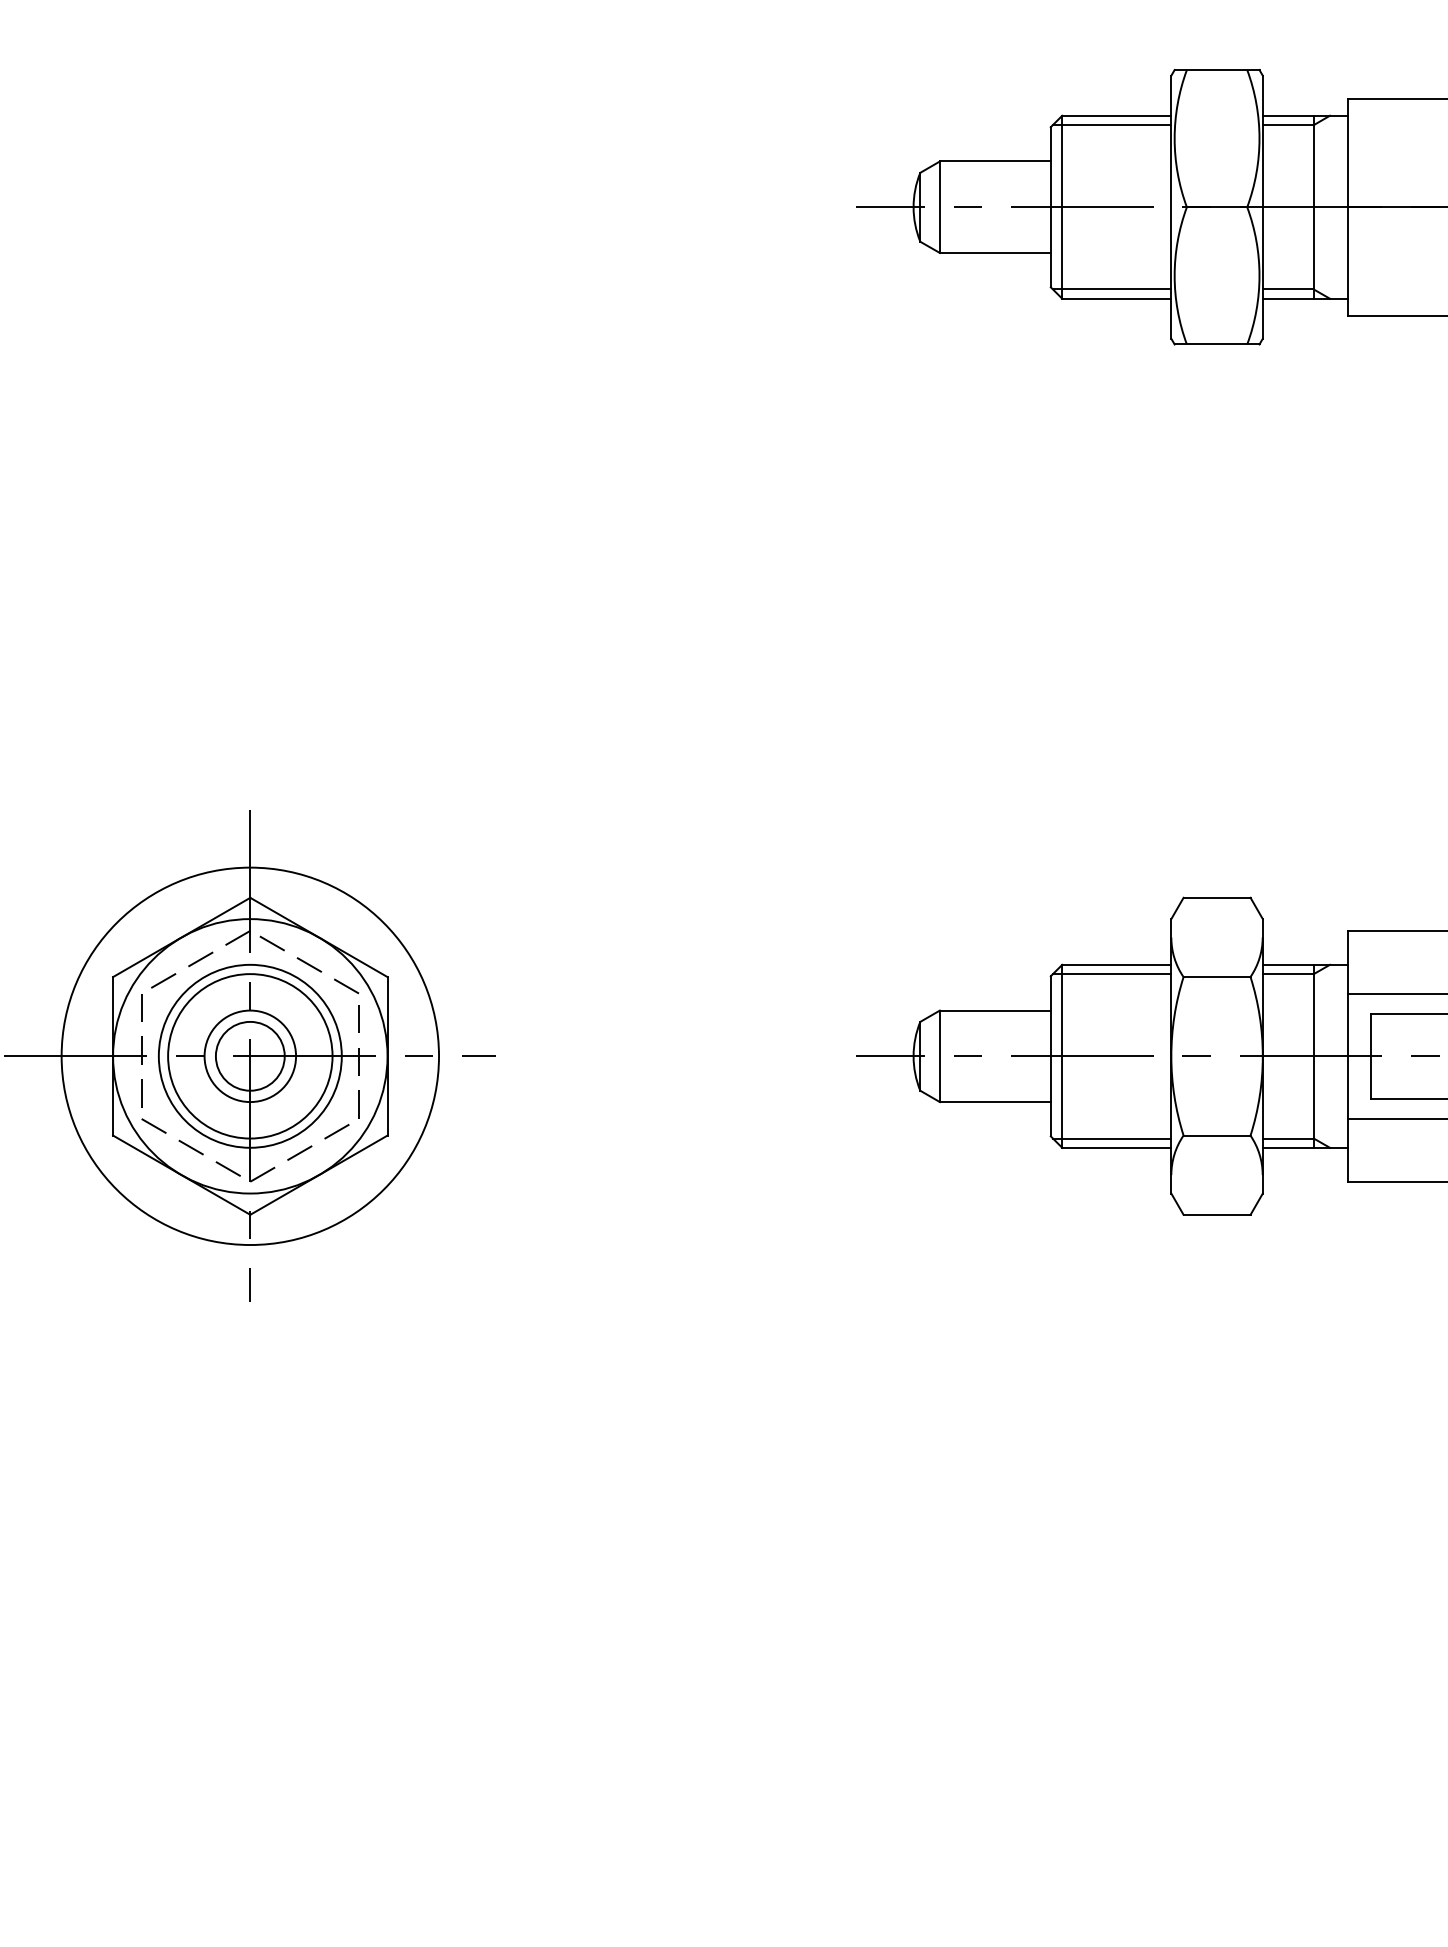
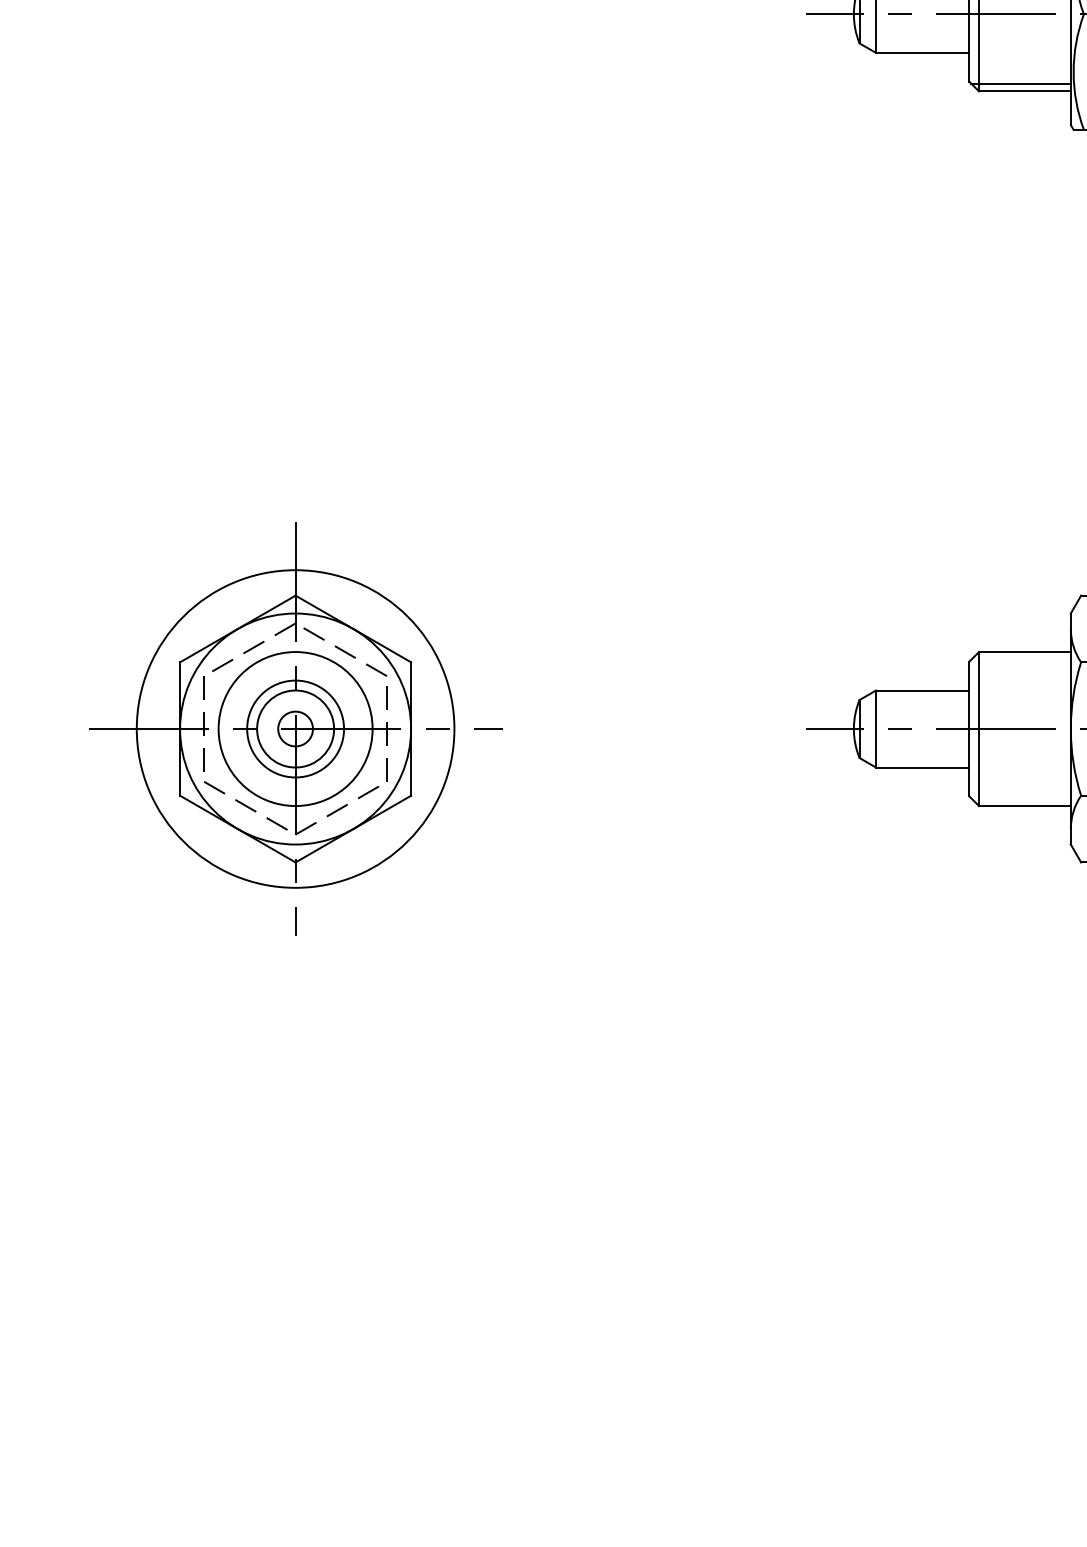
line: (1111, 974) -> (1020, 660), removed
circle: (249, 1055) -> (294, 728), size x0.6
circle: (250, 1056) -> (295, 729), size x0.7
line: (1111, 1138) -> (1020, 798), removed

